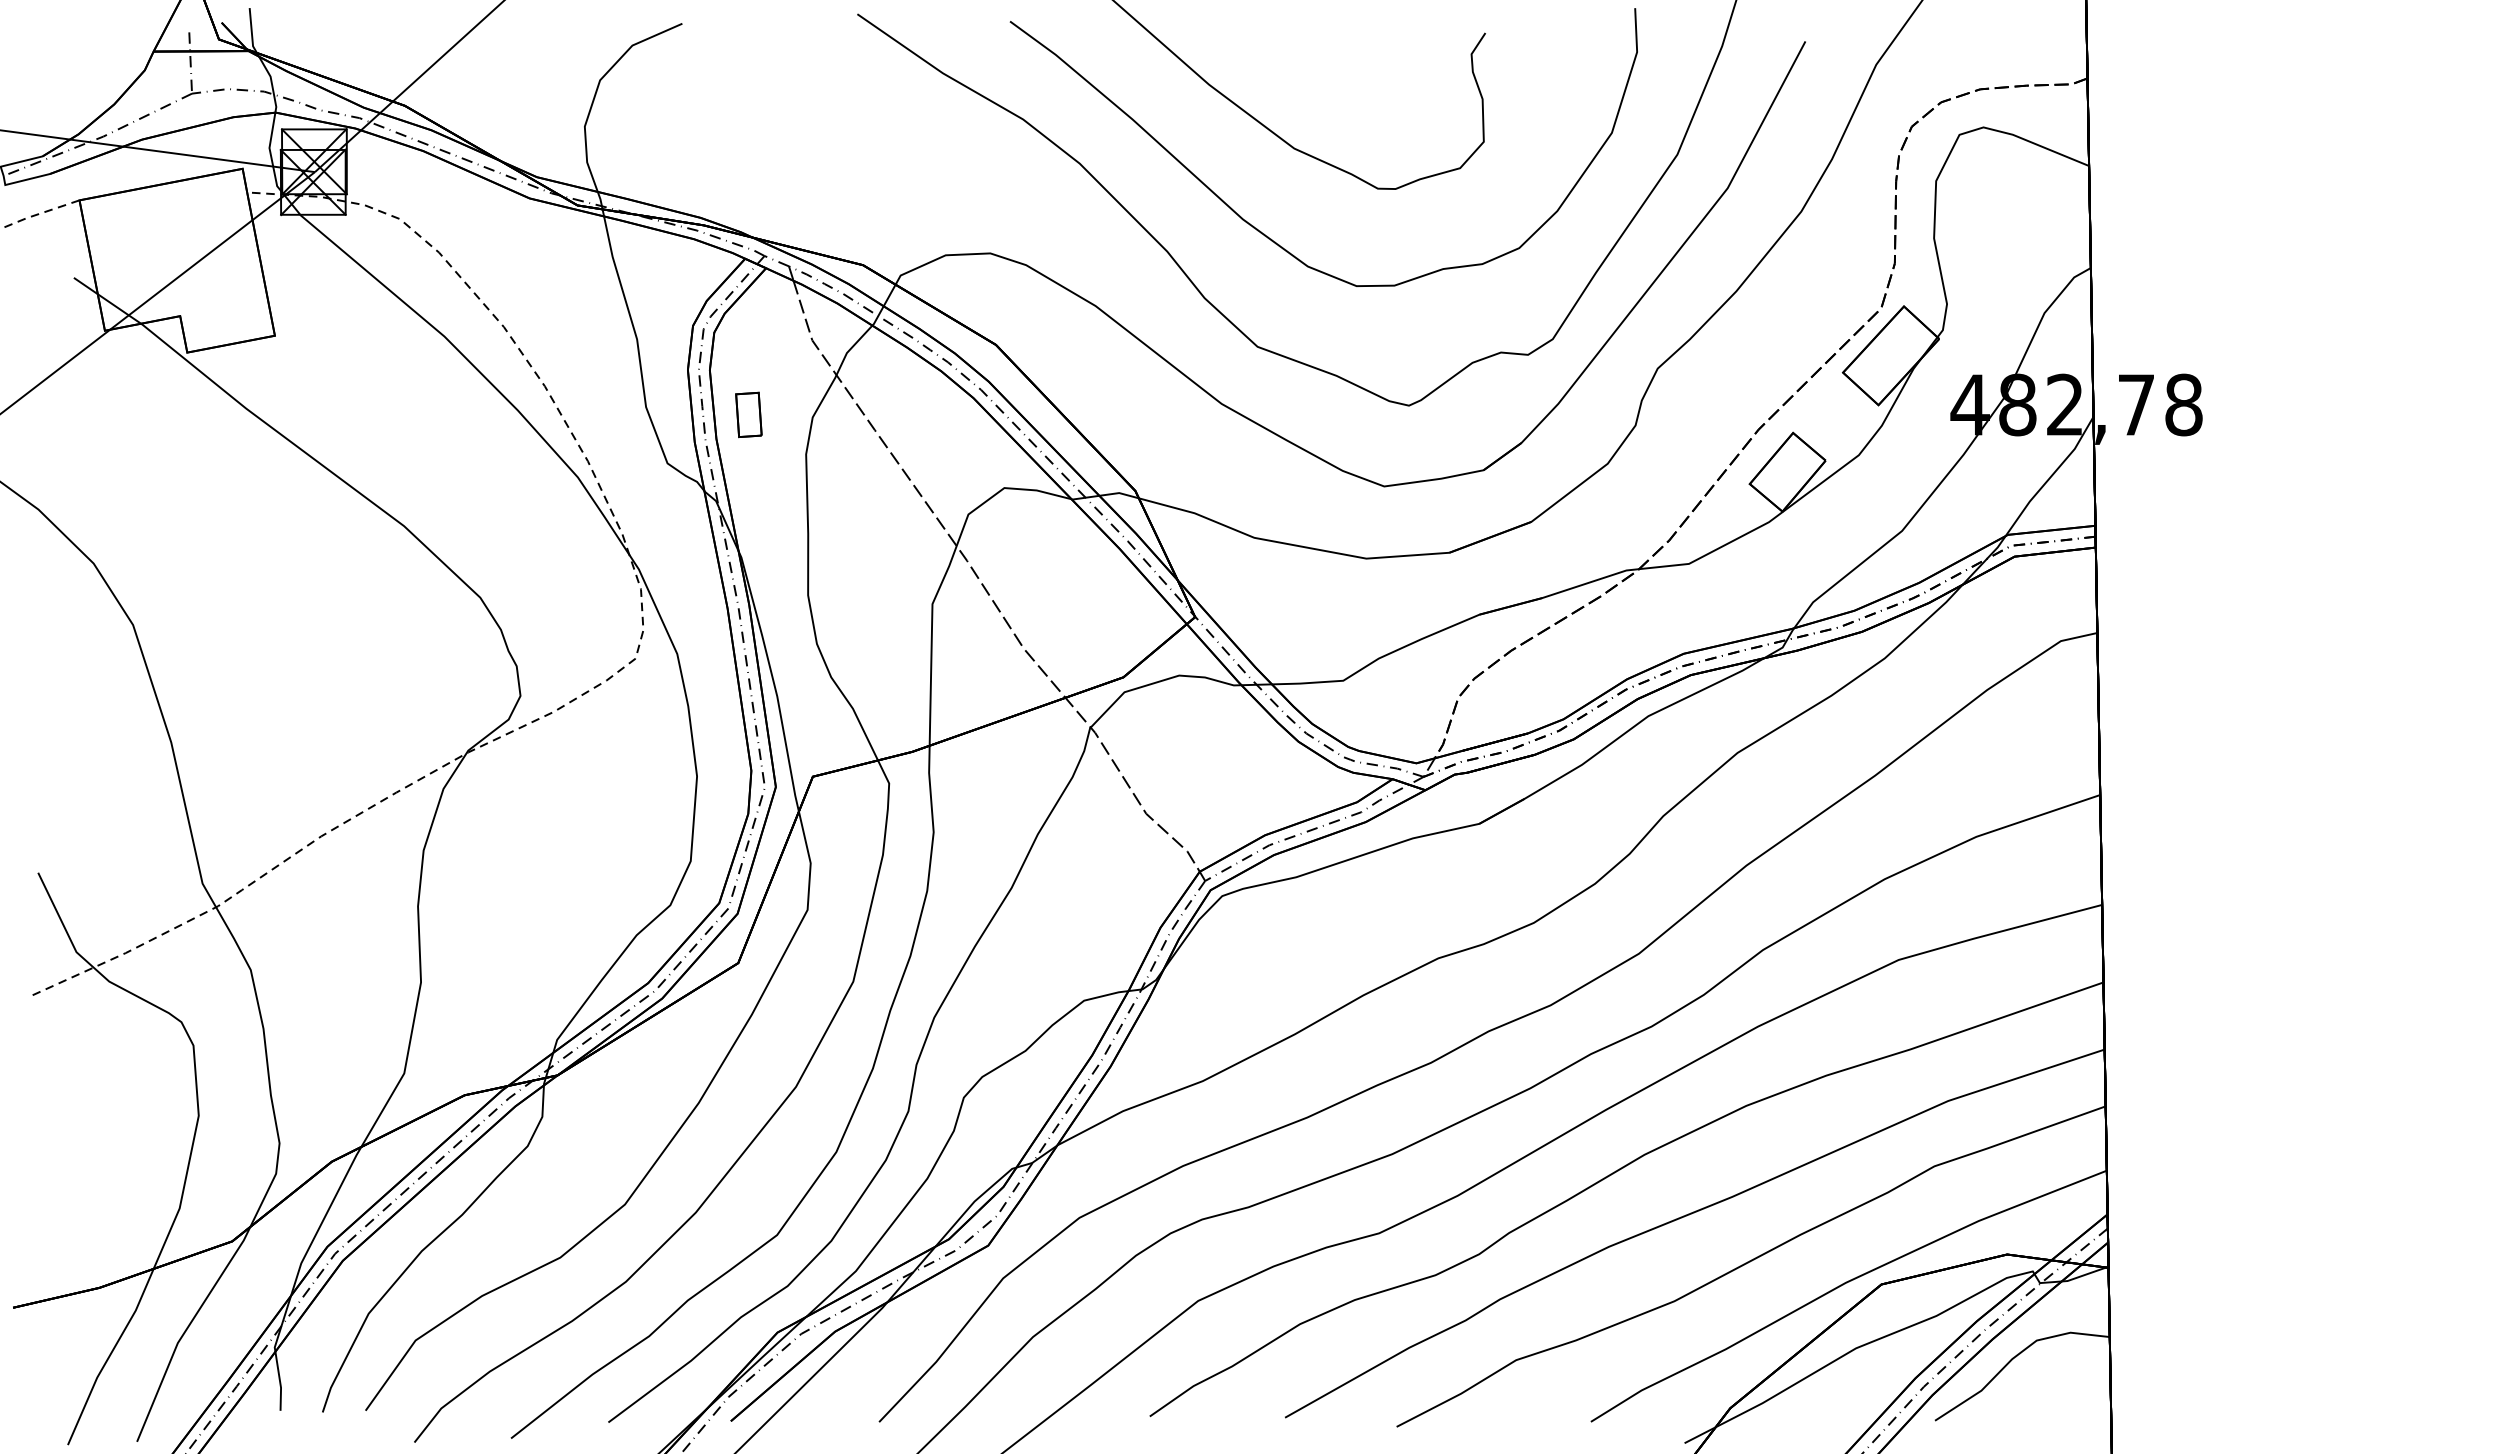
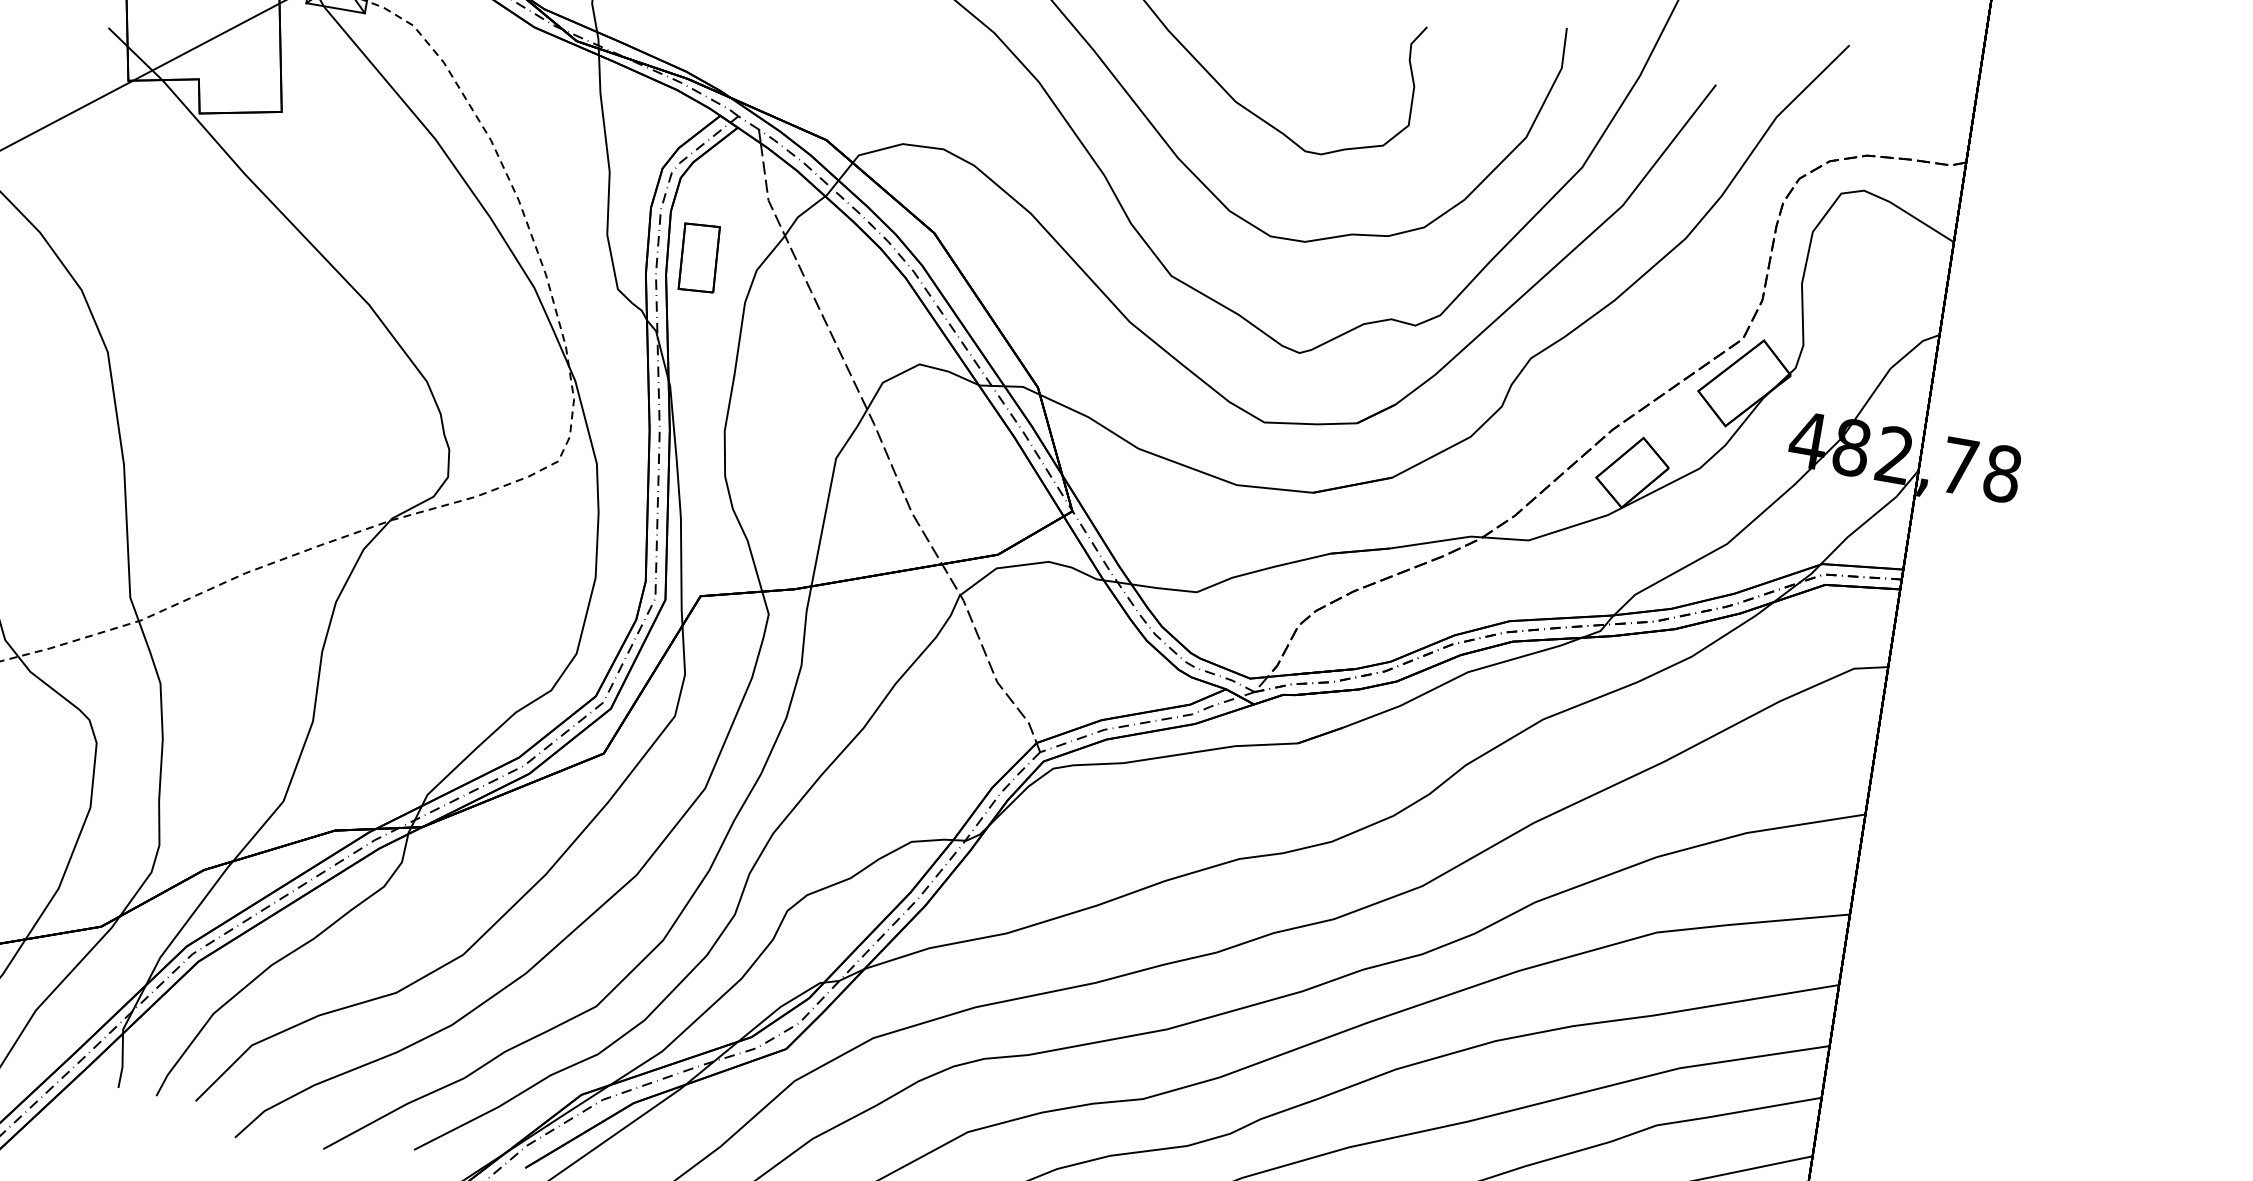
part: (748, 414) -> (698, 257), size x1.67

